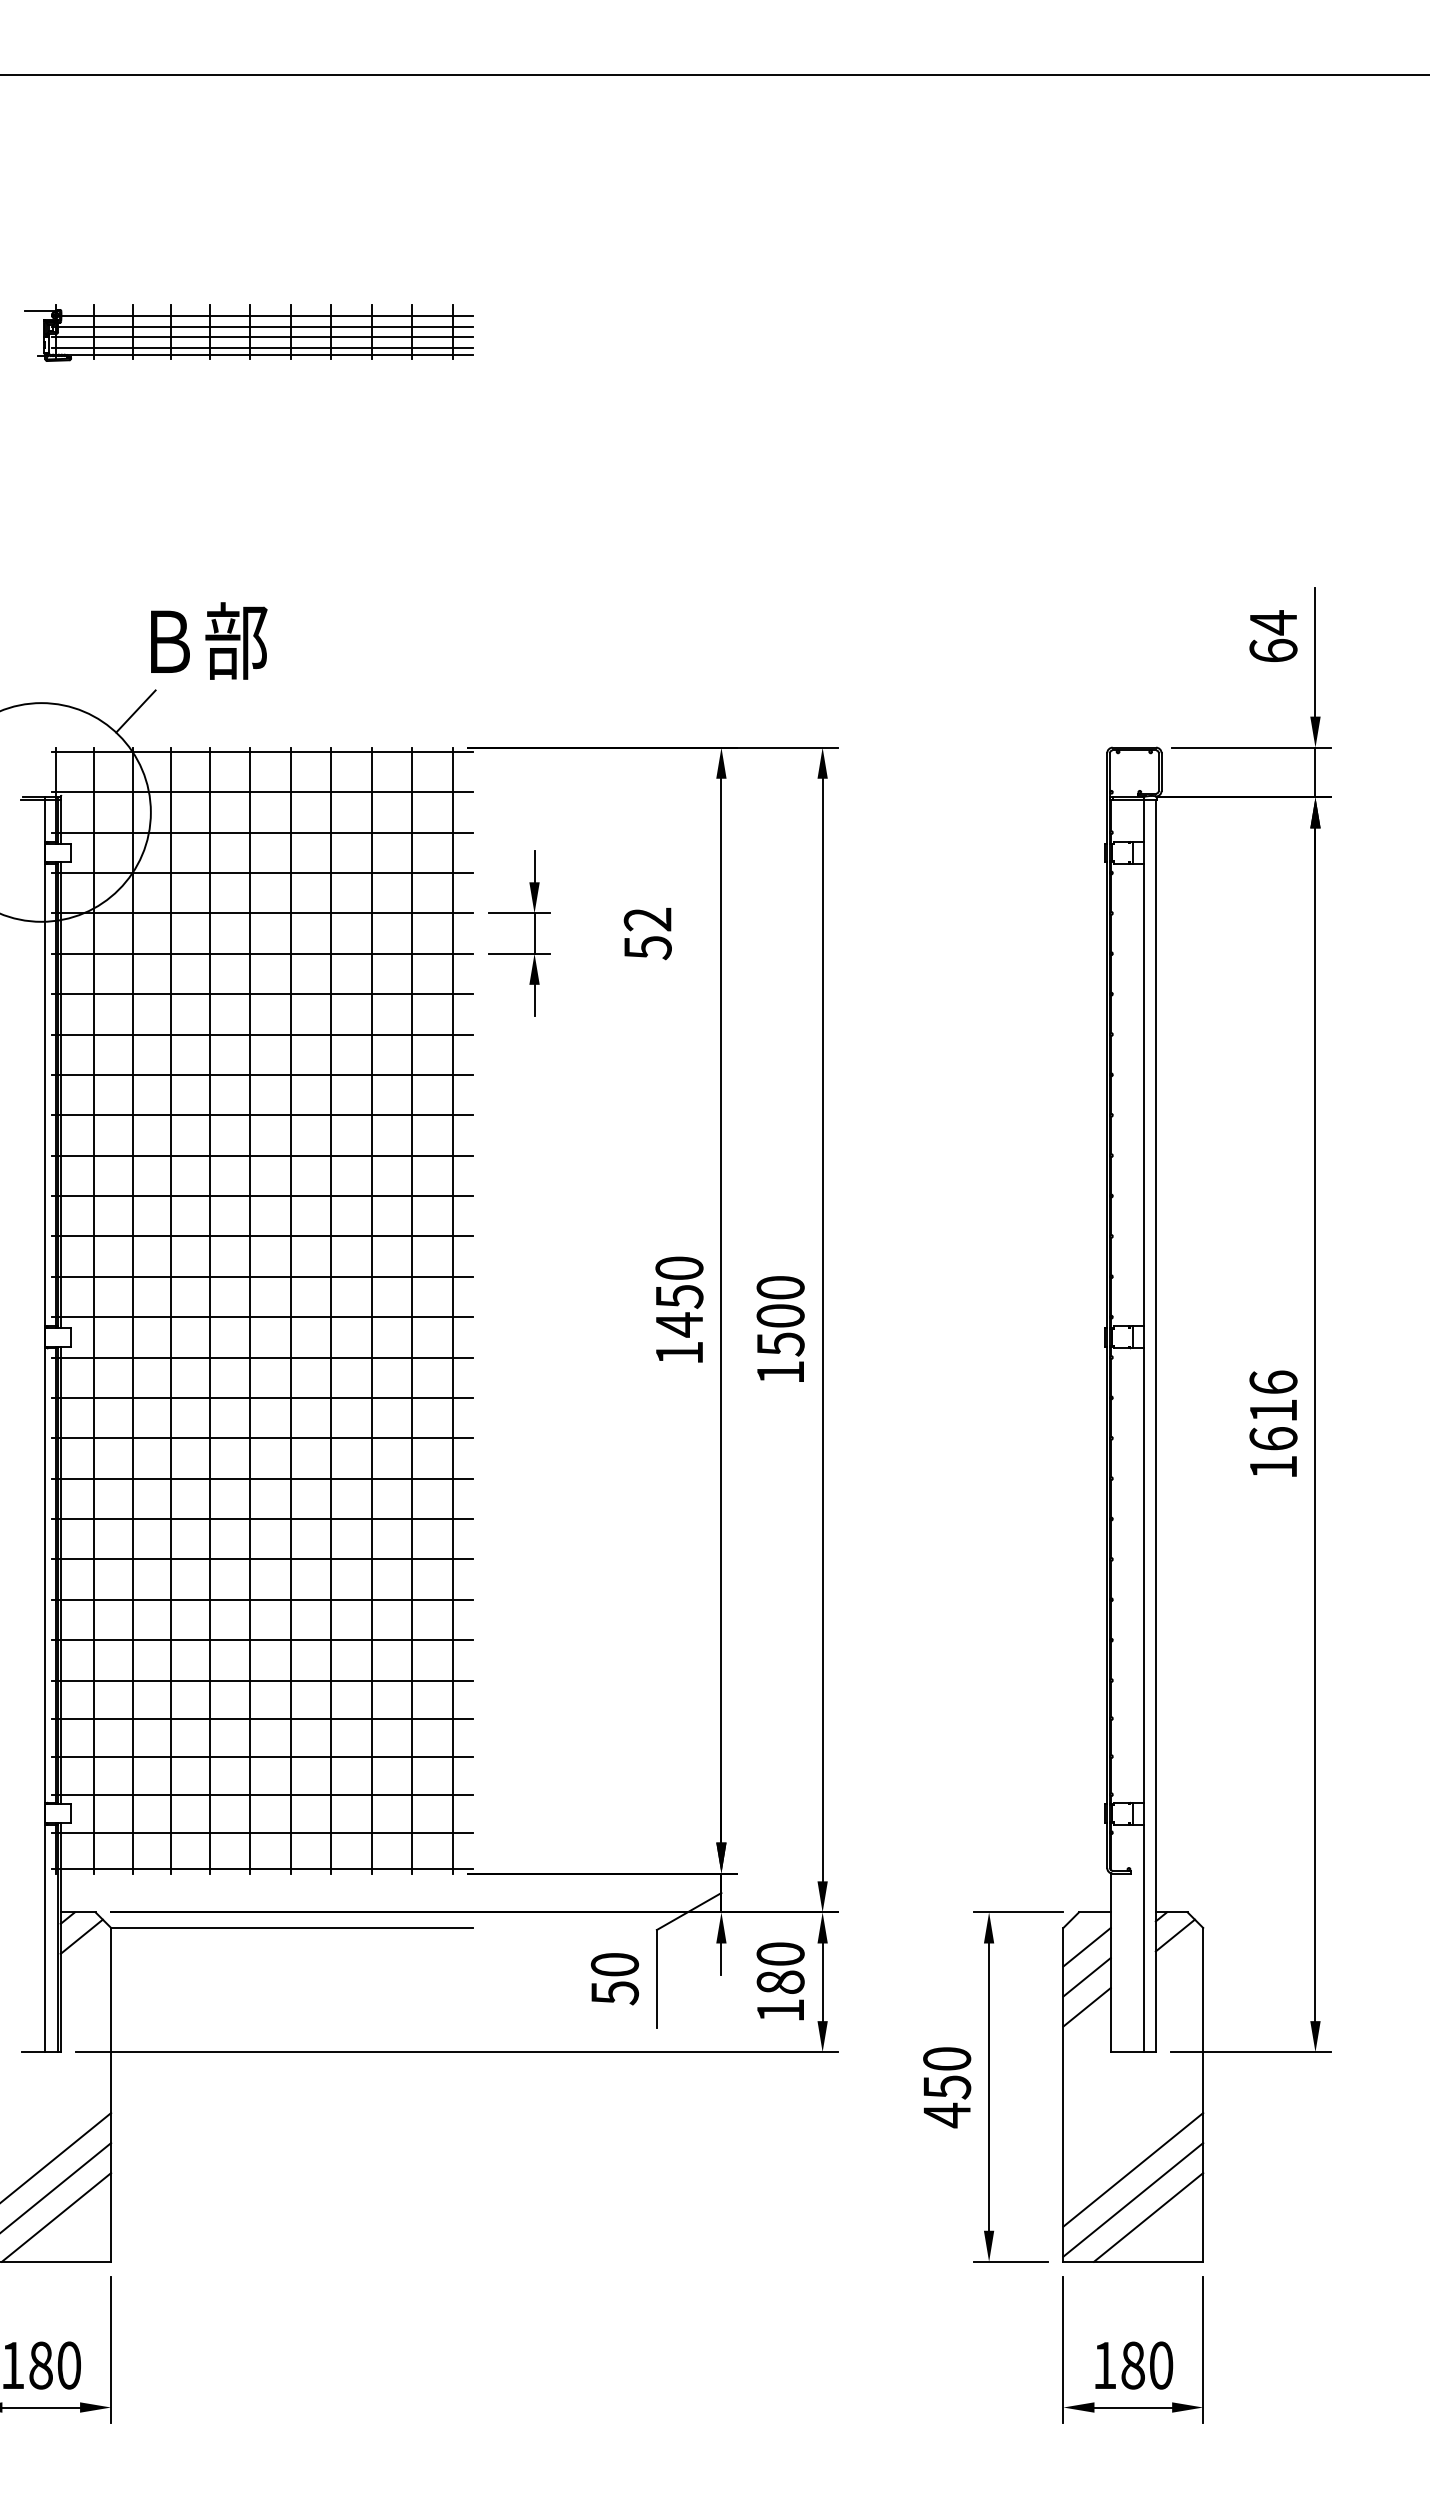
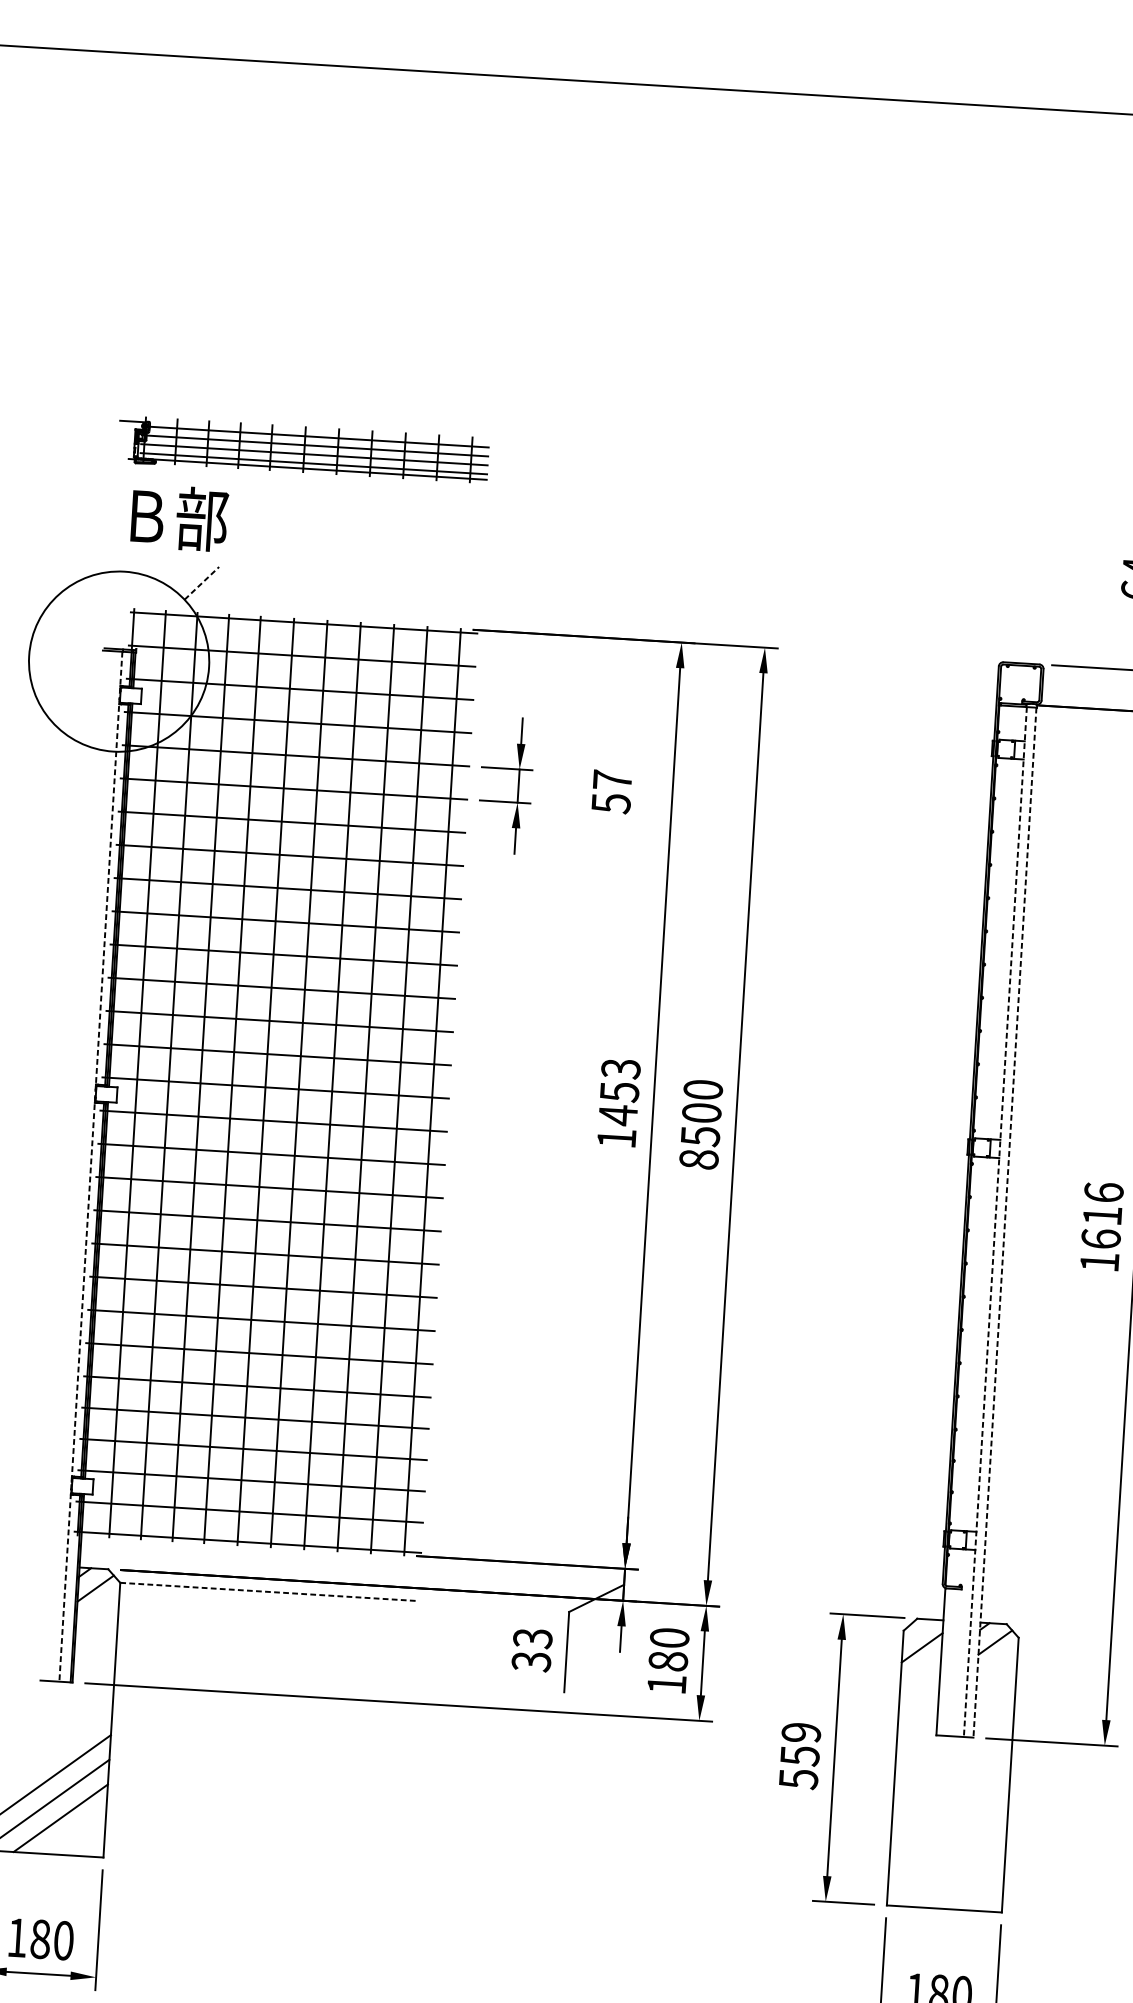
part: (248, 332) -> (302, 449), moved
text: (209, 640) -> (179, 517), moved
line: (135, 711) -> (201, 583), solid -> dashed
text: (647, 919) -> (612, 780), 52 -> 57
text: (679, 1268) -> (621, 1068), 1450 -> 1453
text: (780, 1372) -> (698, 1159), 1500 -> 8500
line: (44, 1426) -> (90, 1166), solid -> dashed
line: (1144, 1426) -> (995, 1222), solid -> dashed
line: (1155, 1426) -> (1004, 1222), solid -> dashed
line: (292, 1927) -> (269, 1591), solid -> dashed
line: (1086, 1977) -> (920, 1672), removed
text: (614, 1979) -> (531, 1650), 50 -> 33
line: (1086, 2007) -> (918, 1697), removed
text: (947, 2087) -> (800, 1756), 450 -> 559
line: (1133, 2169) -> (949, 1832), removed
line: (1133, 2199) -> (947, 1857), removed
line: (1148, 2217) -> (959, 1873), removed

